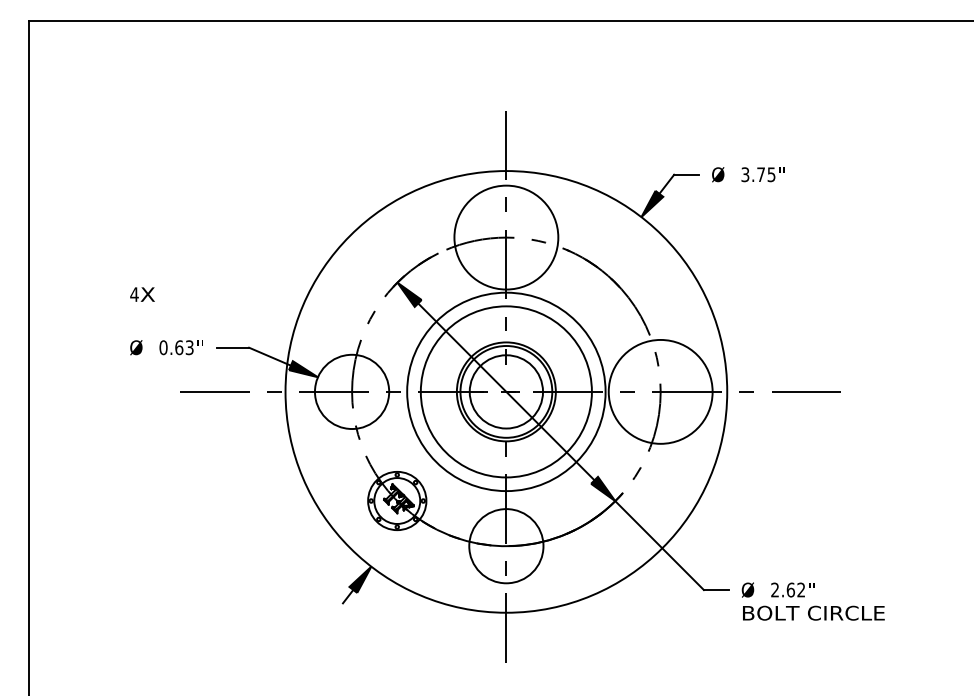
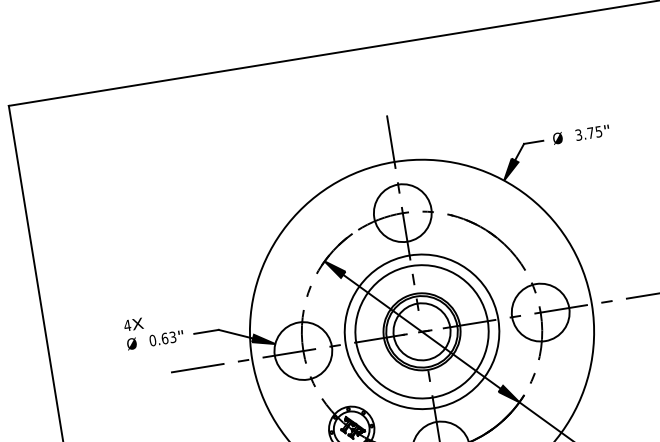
circle: (506, 237) -> (402, 213), size x0.71
text: (142, 294) -> (133, 324), moved
circle: (660, 391) -> (540, 312), size x0.71

